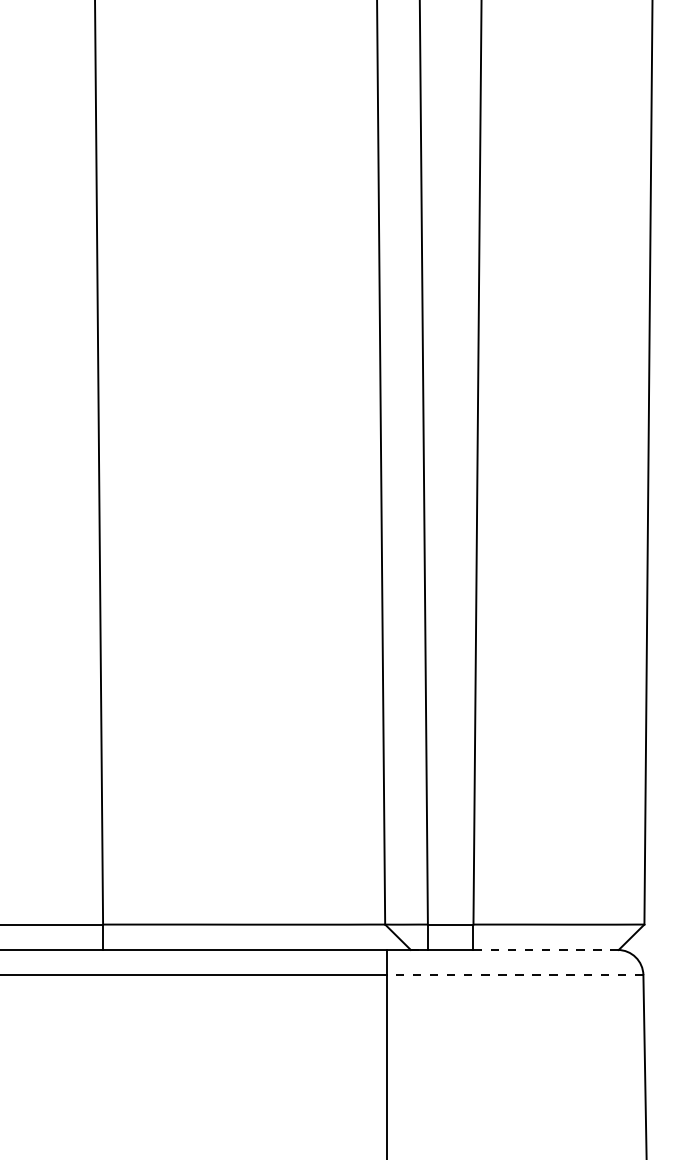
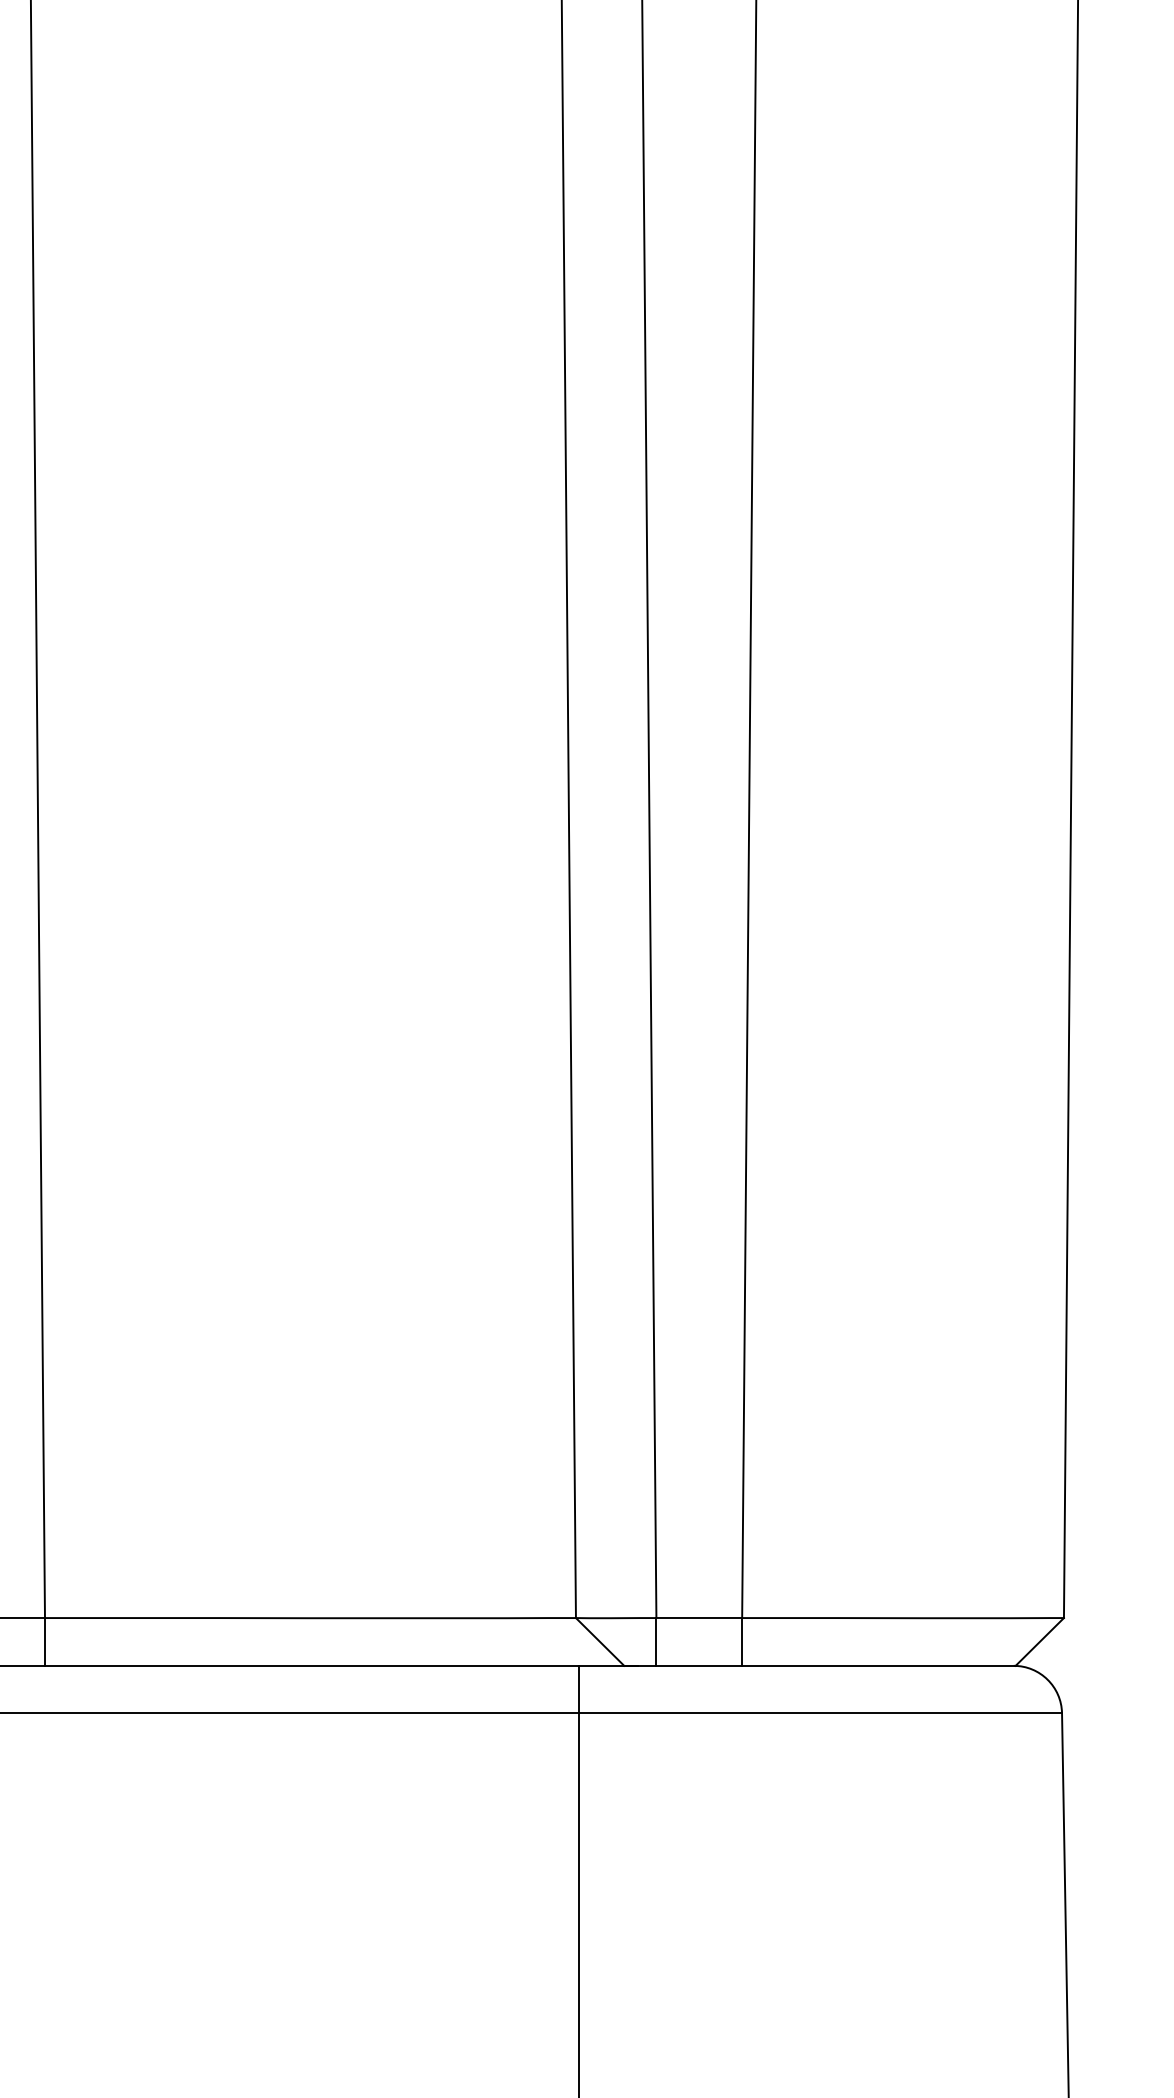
line: (546, 949) -> (879, 1664), dashed -> solid
line: (514, 975) -> (819, 1713), dashed -> solid

